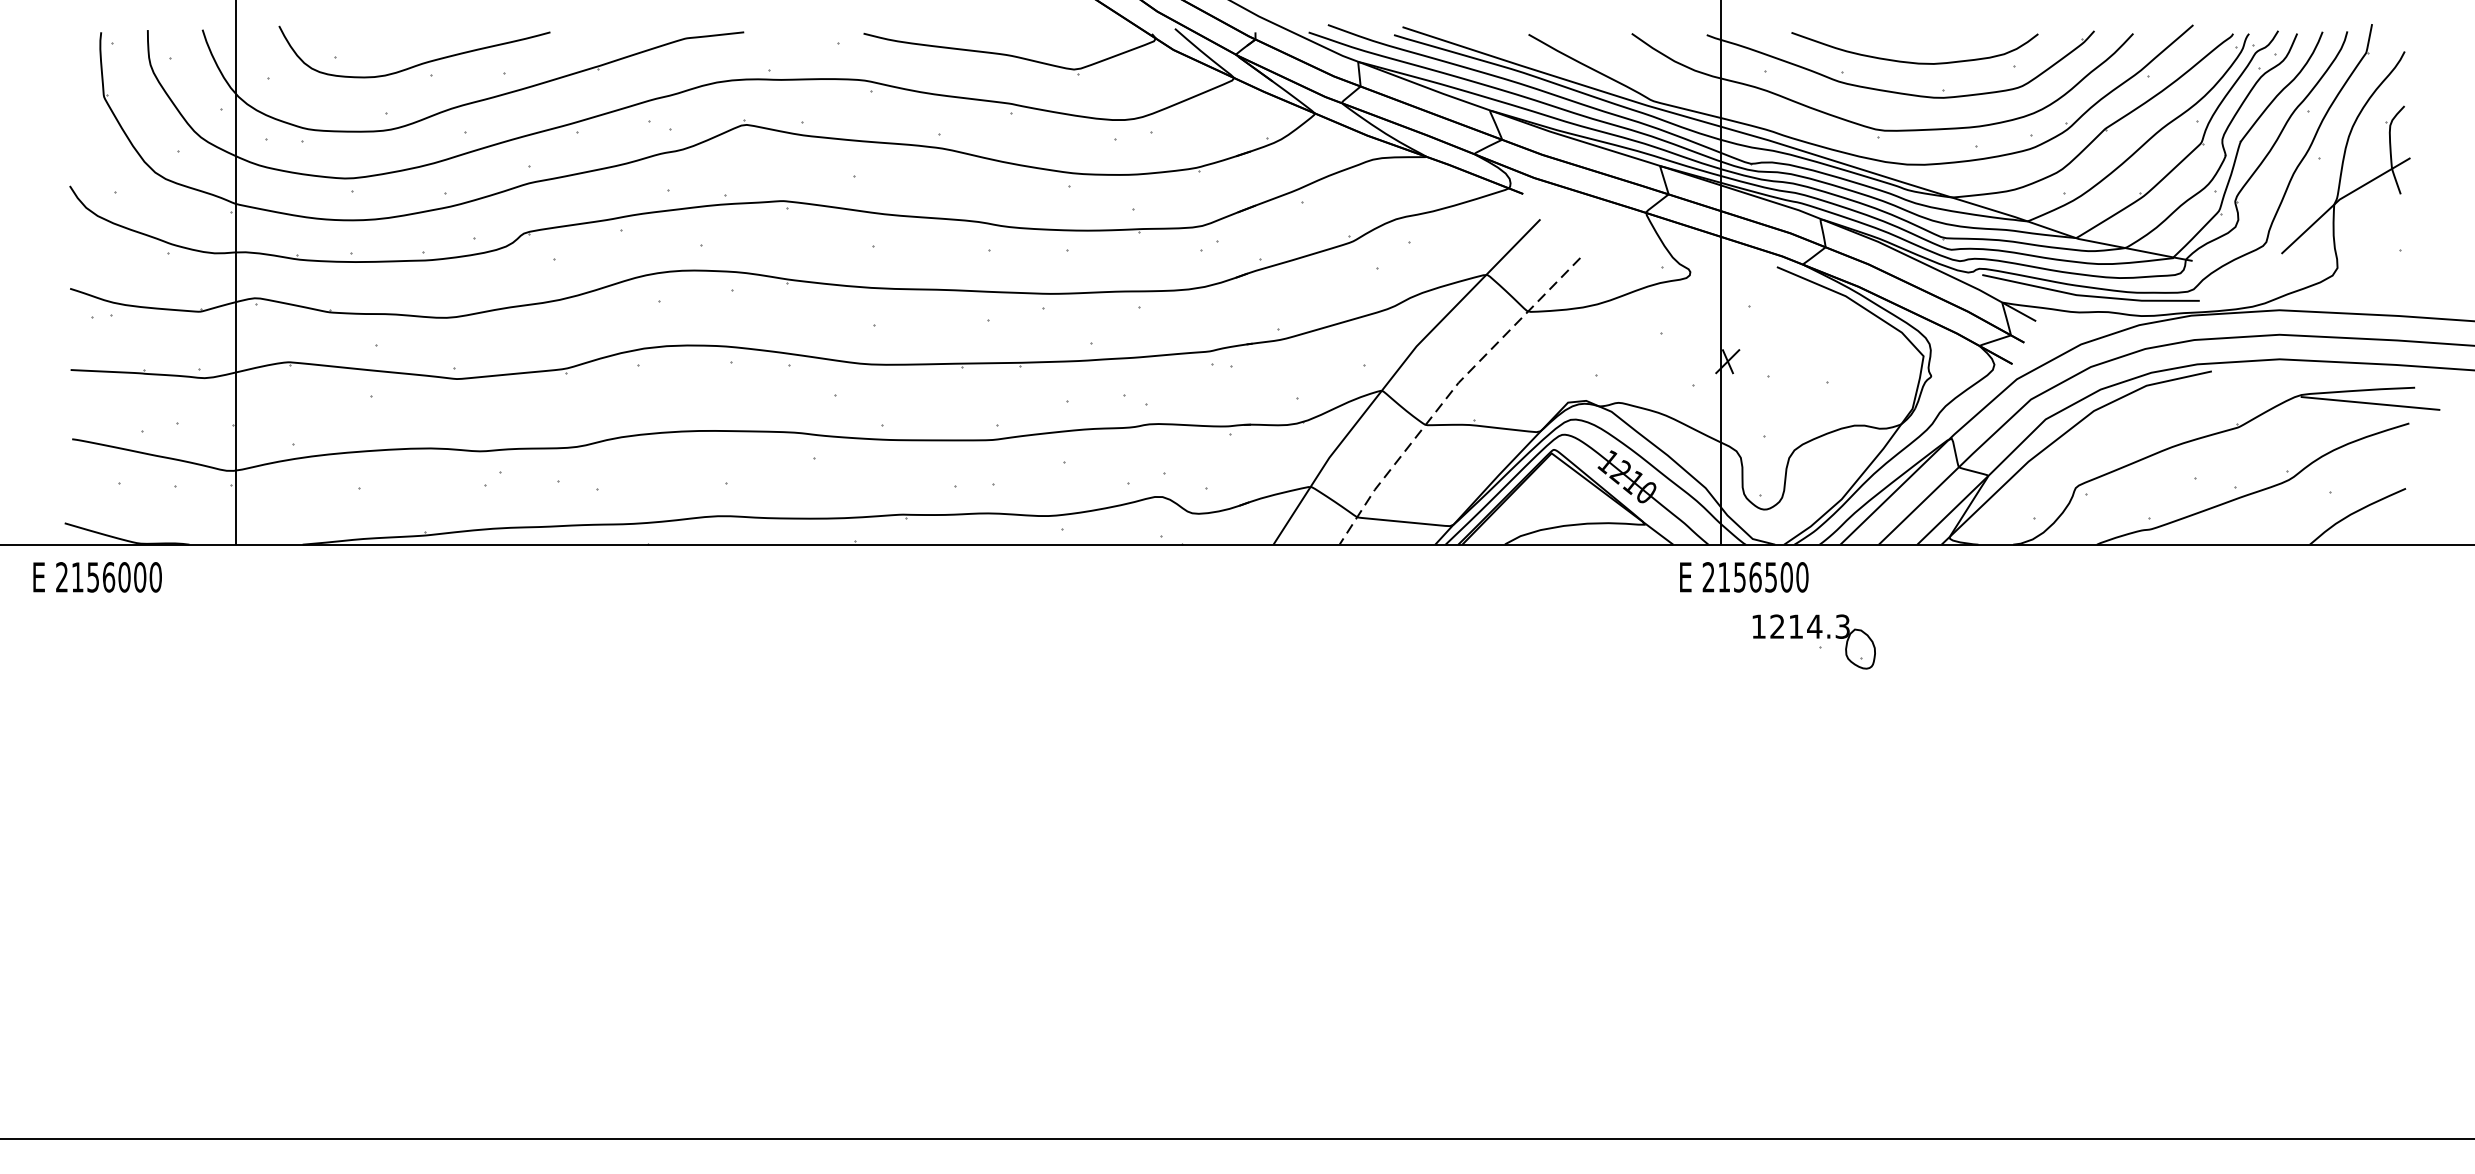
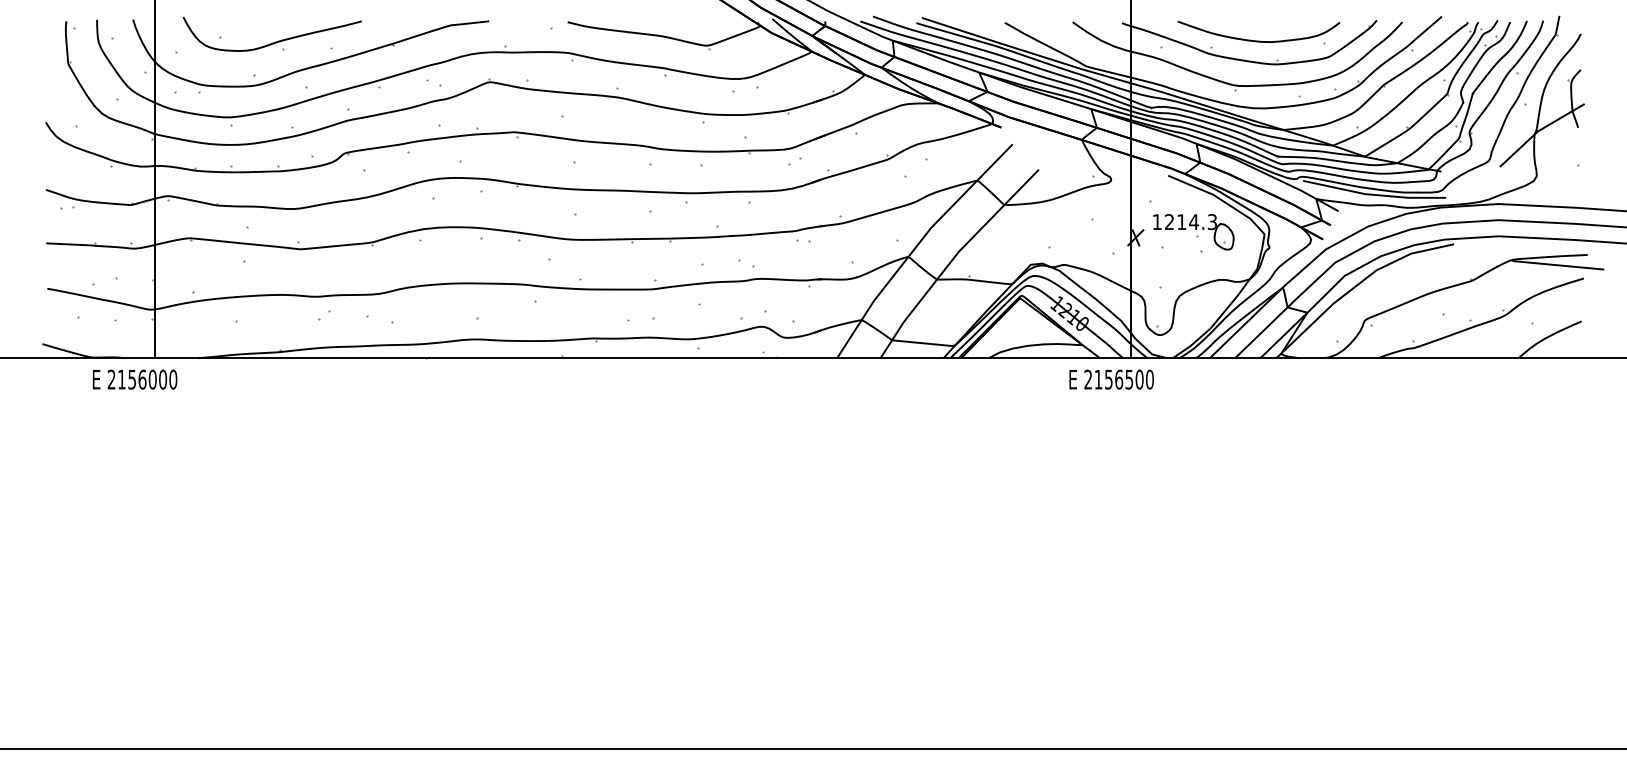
line: (1450, 393) -> (953, 258), dashed -> solid
text: (96, 577) -> (134, 379), moved
text: (1743, 577) -> (1111, 379), moved
part: (1813, 642) -> (1193, 232), moved

